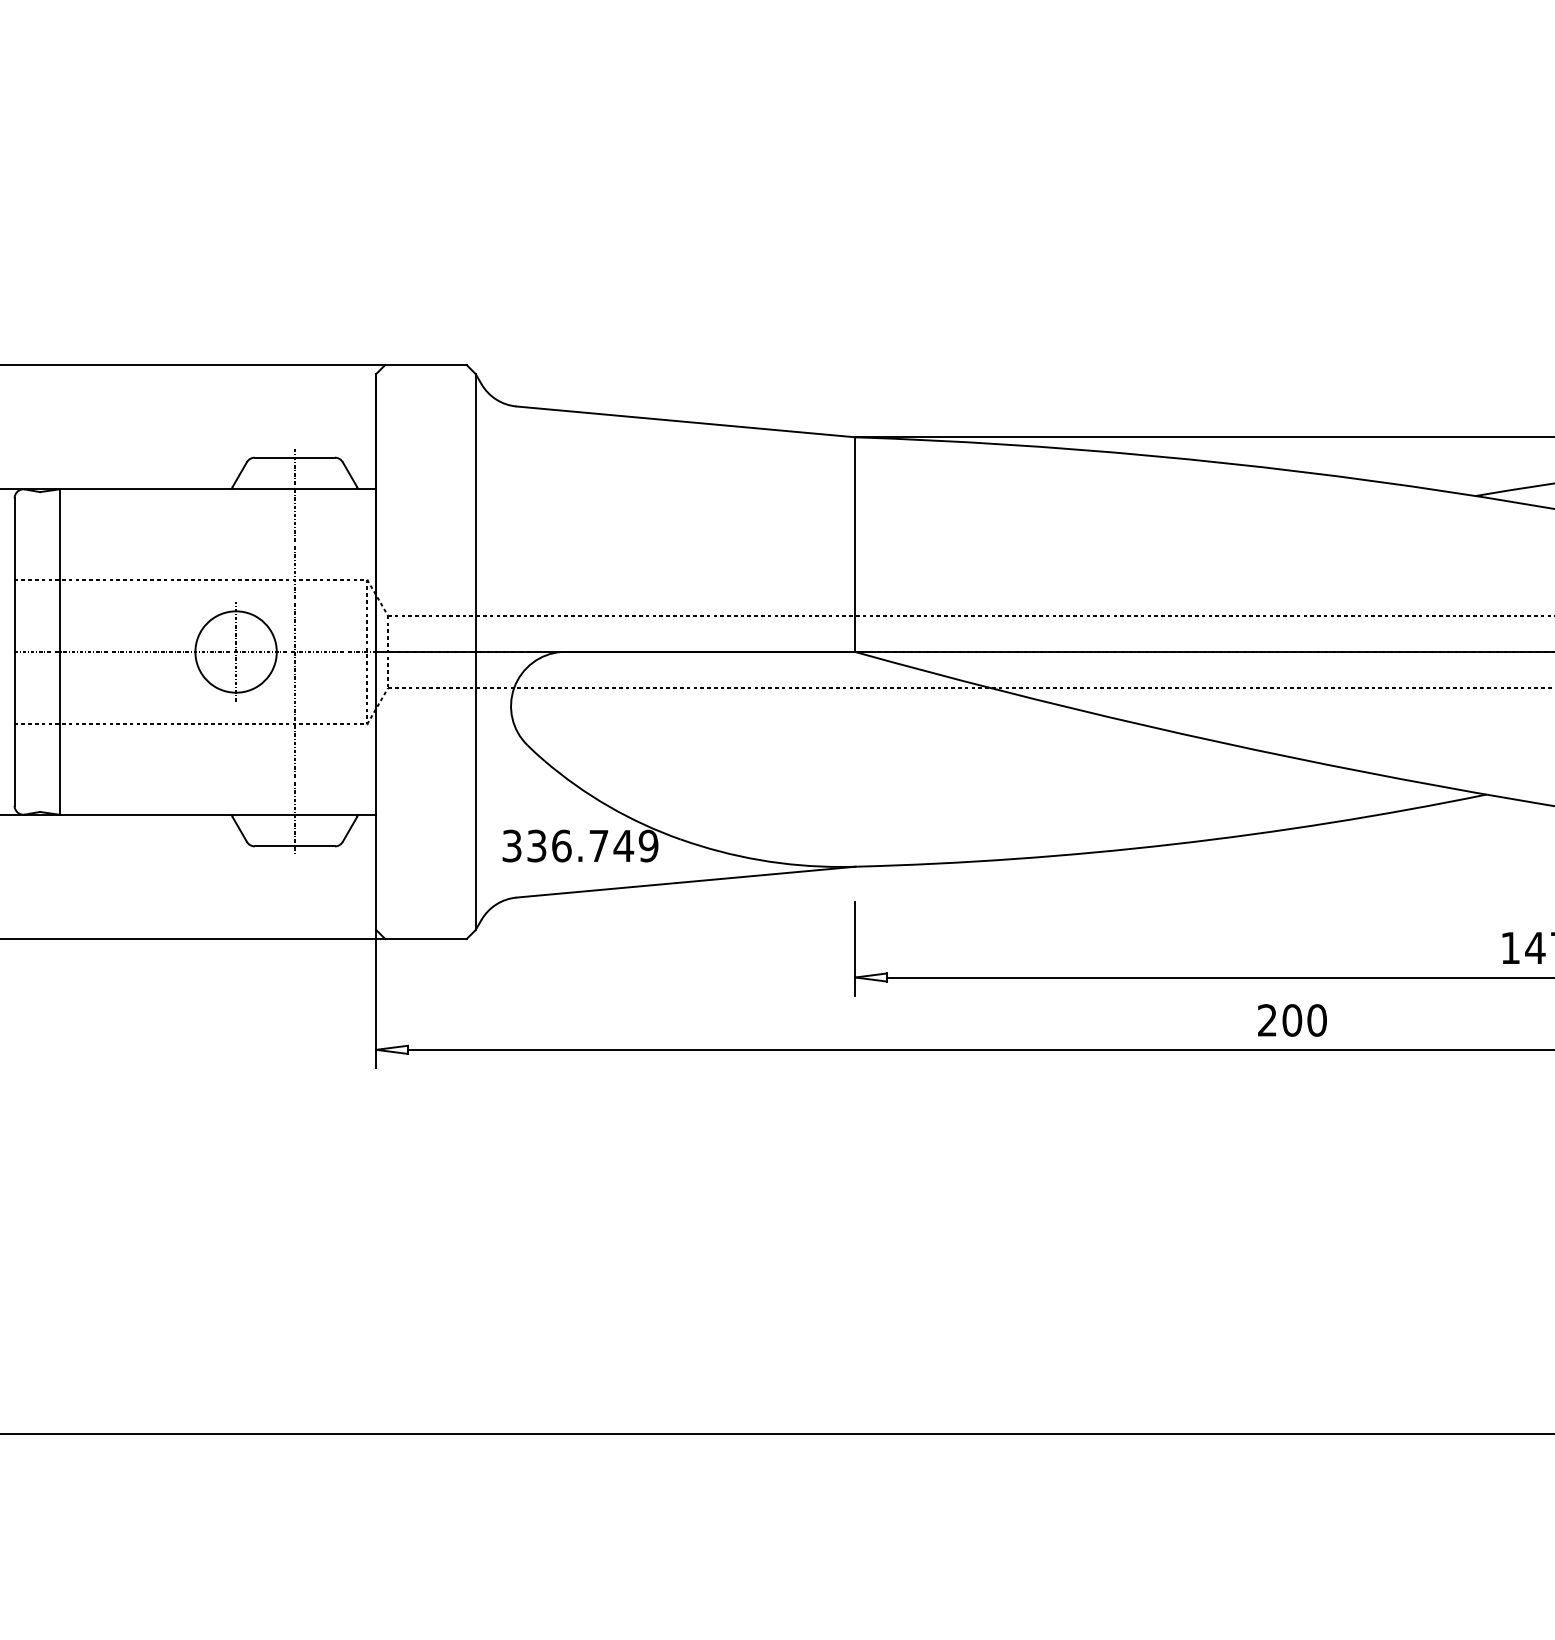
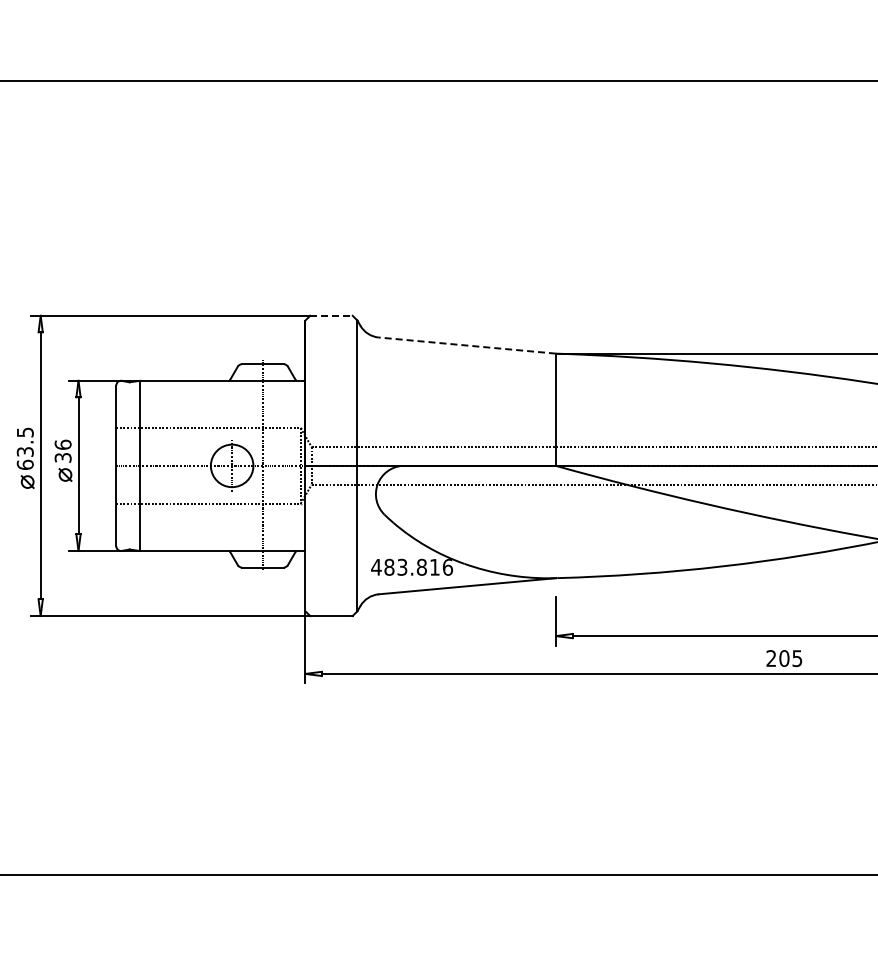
line: (426, 364) -> (331, 315), solid -> dashed
line: (686, 421) -> (467, 345), solid -> dashed
text: (581, 844) -> (412, 566), 336.749 -> 483.816
text: (1317, 1020) -> (797, 658), 200 -> 205

